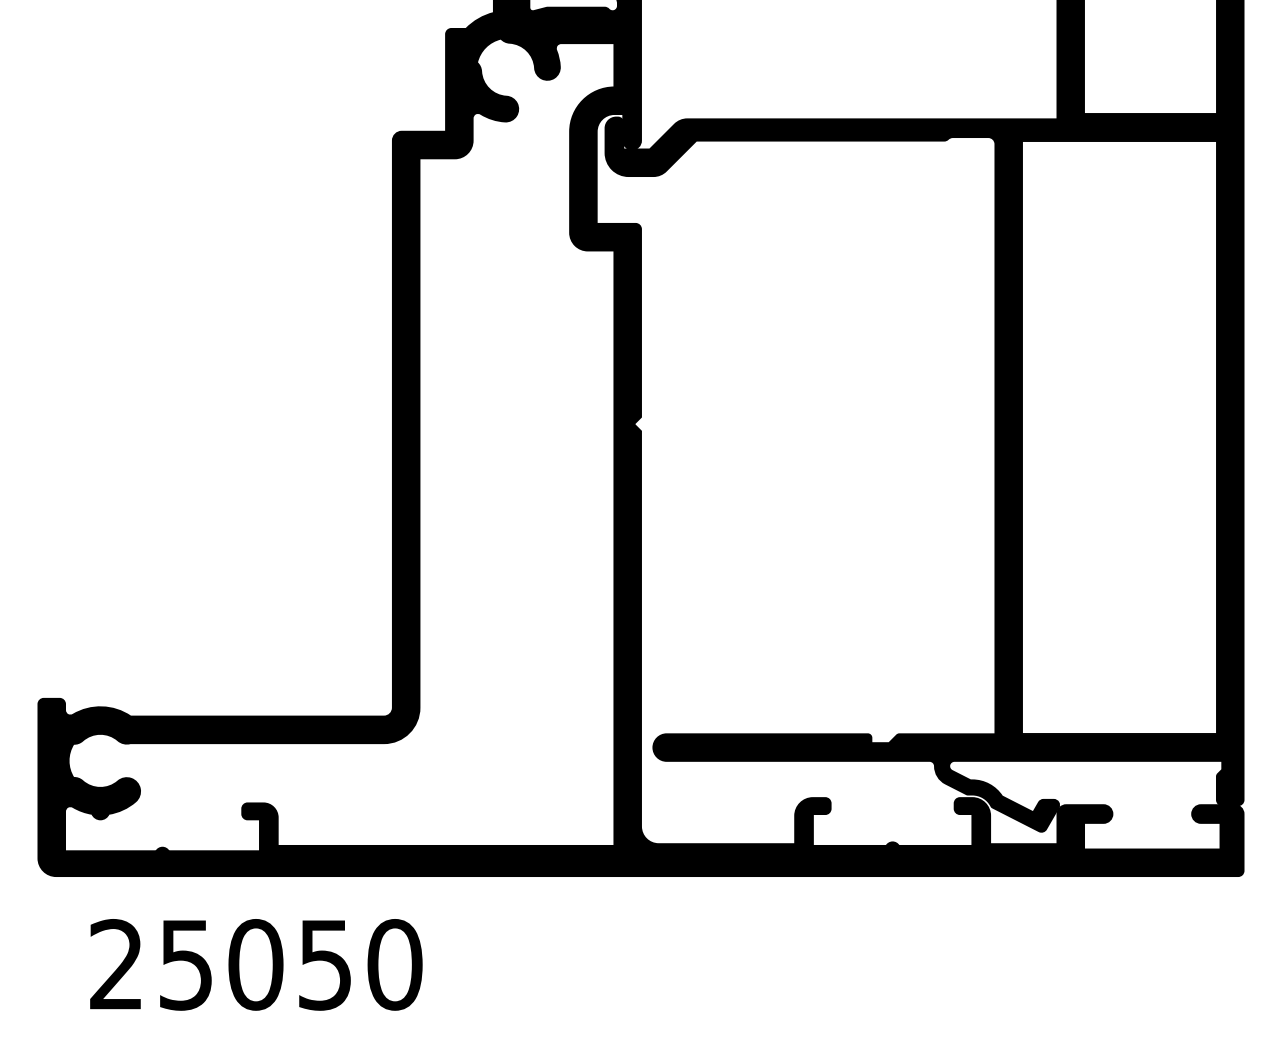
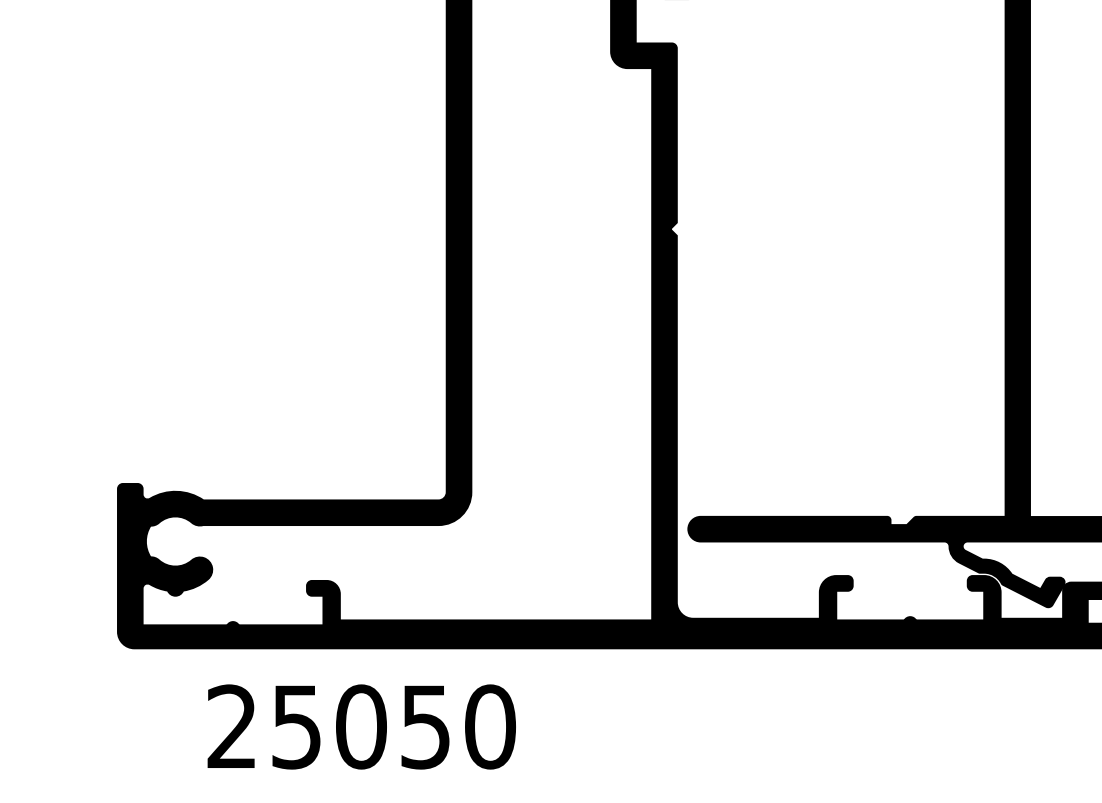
text: (256, 964) -> (361, 726), moved

